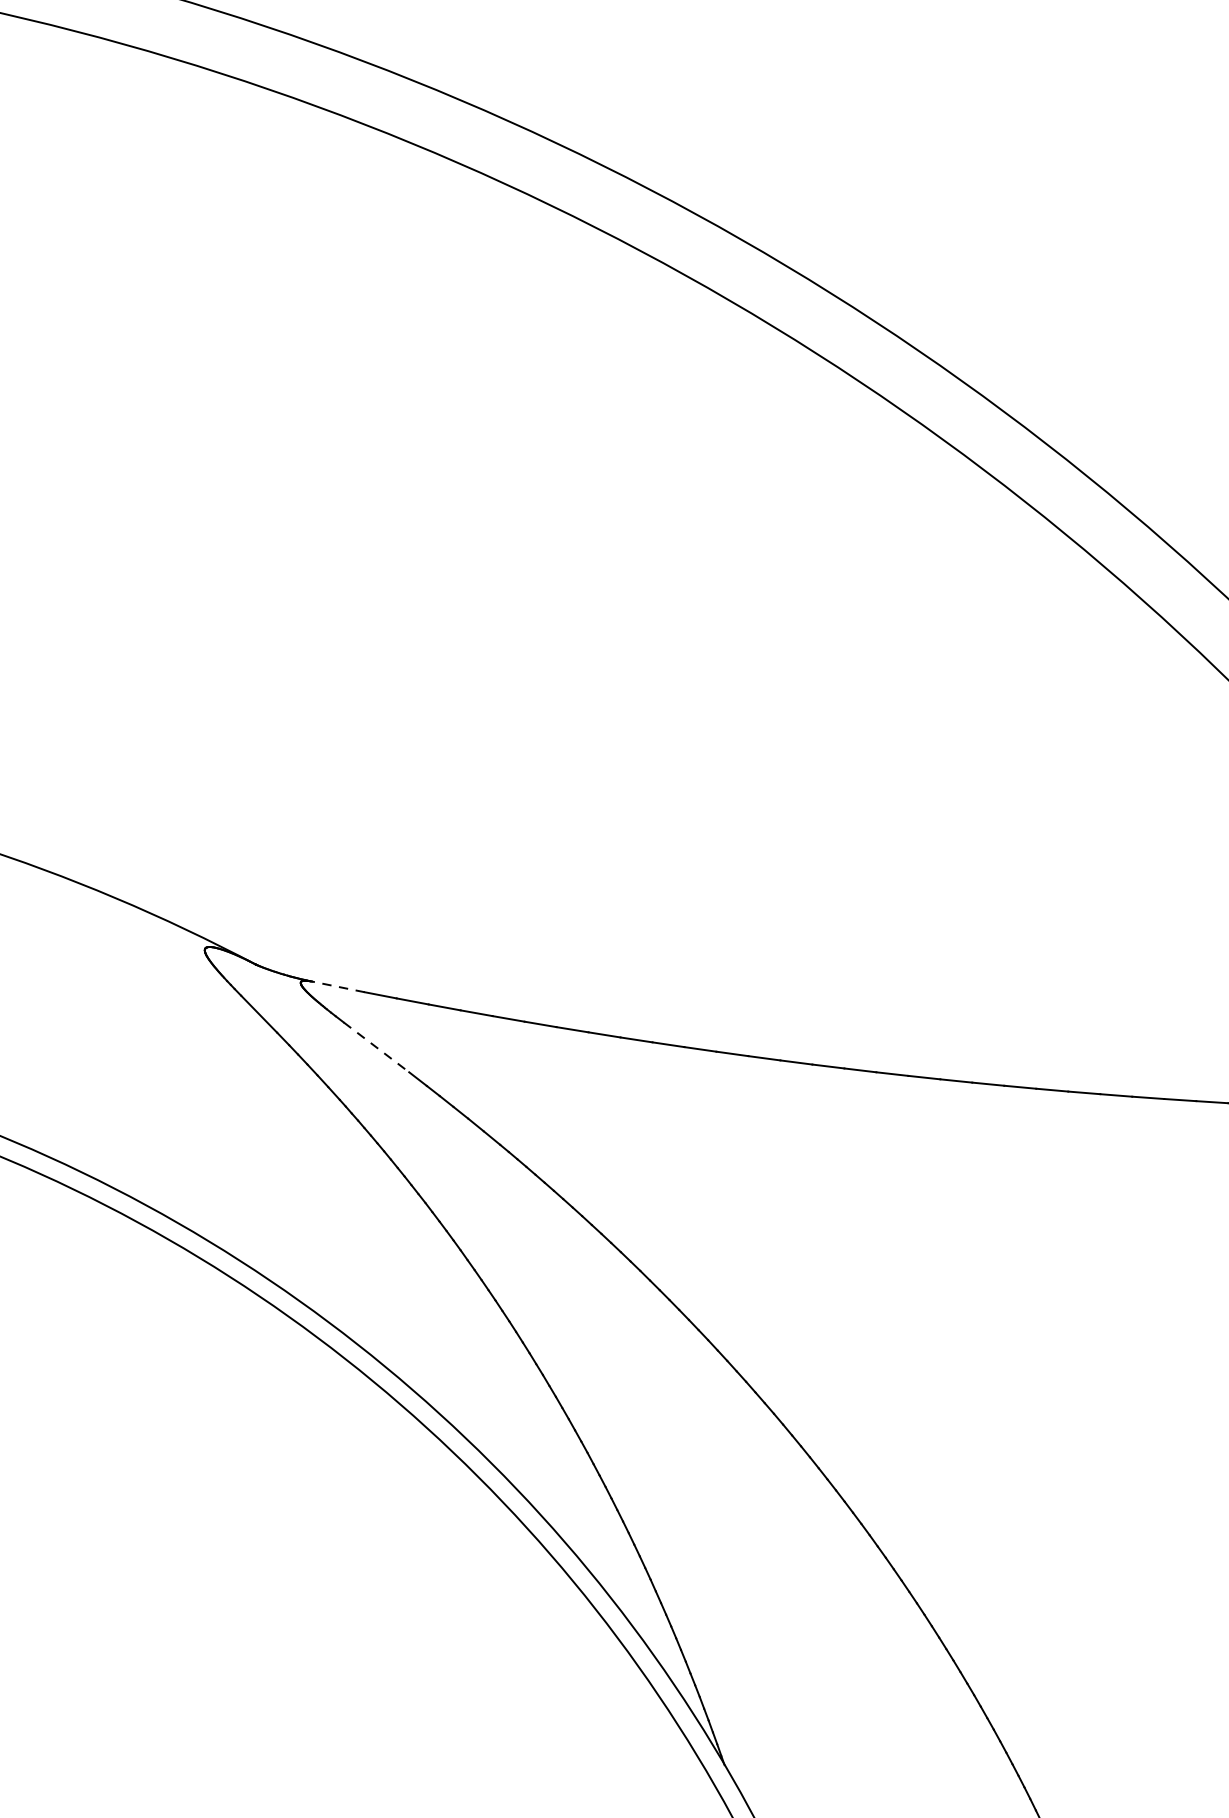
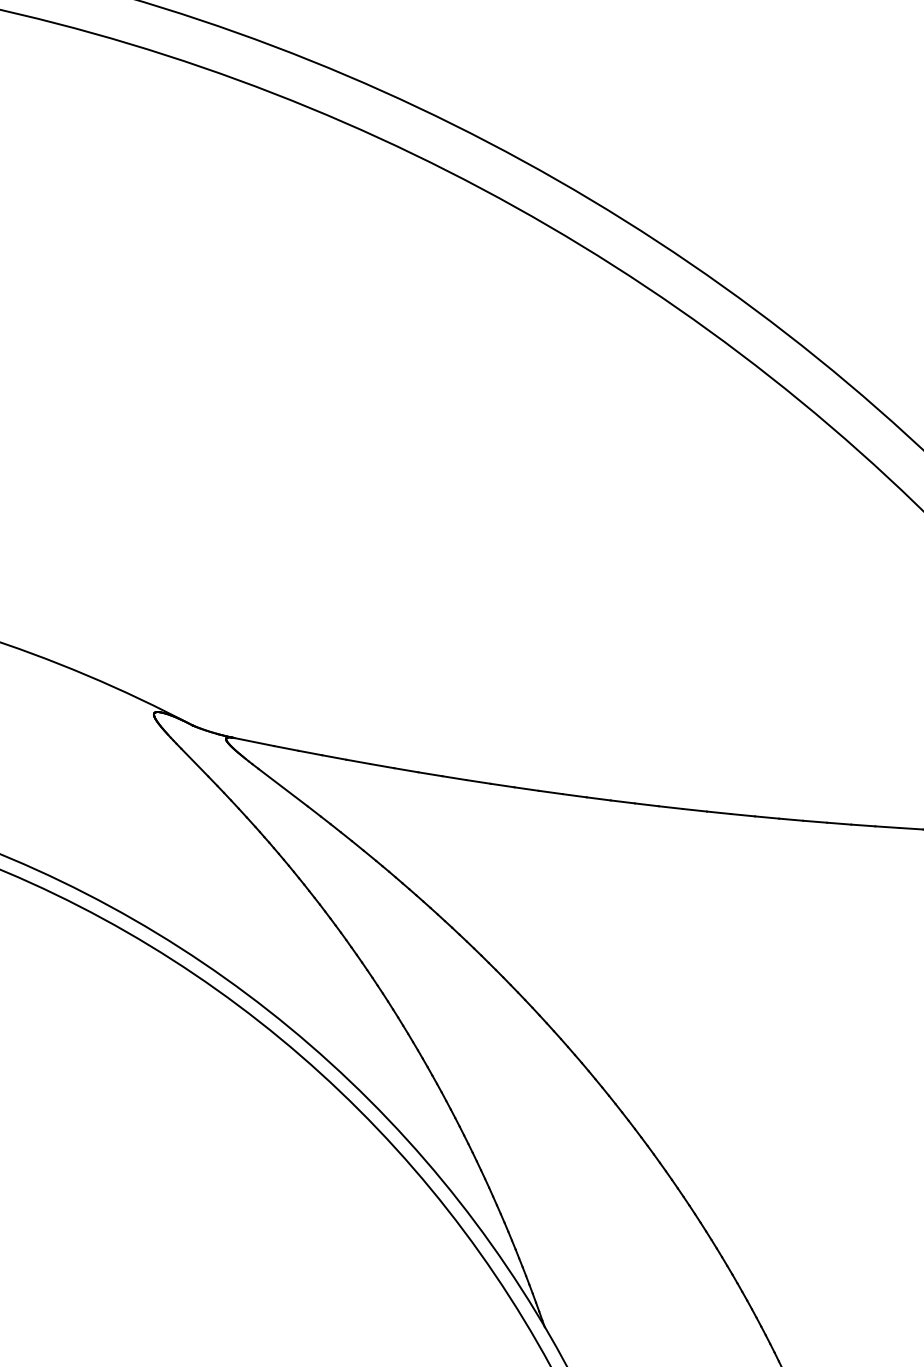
line: (337, 986) -> (253, 741), dashed -> solid
line: (377, 1047) -> (283, 787), dashed -> solid

